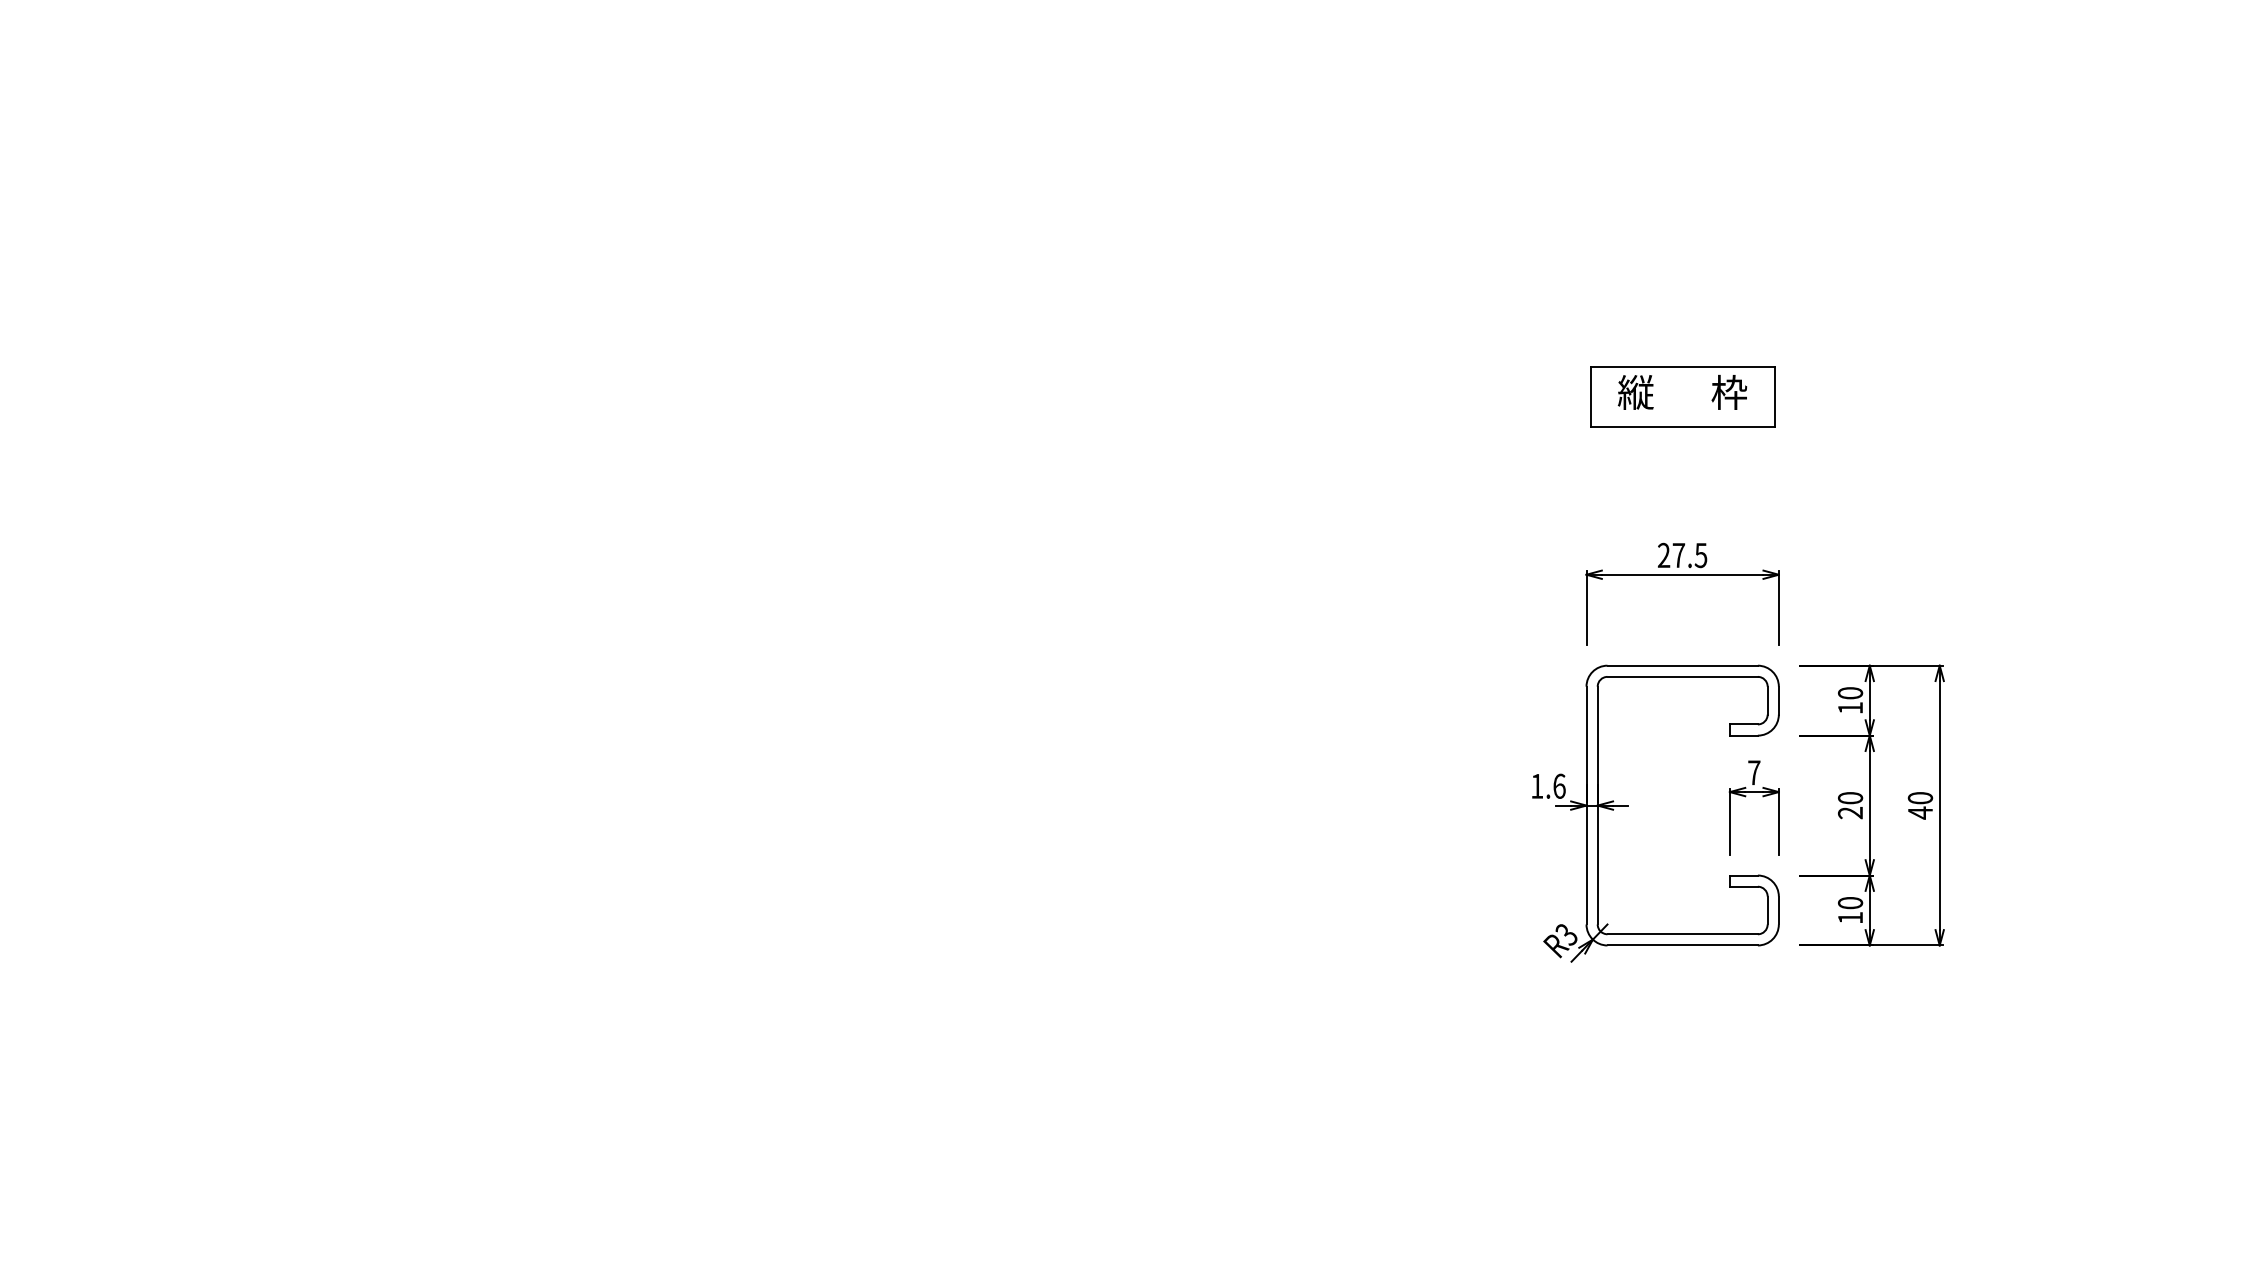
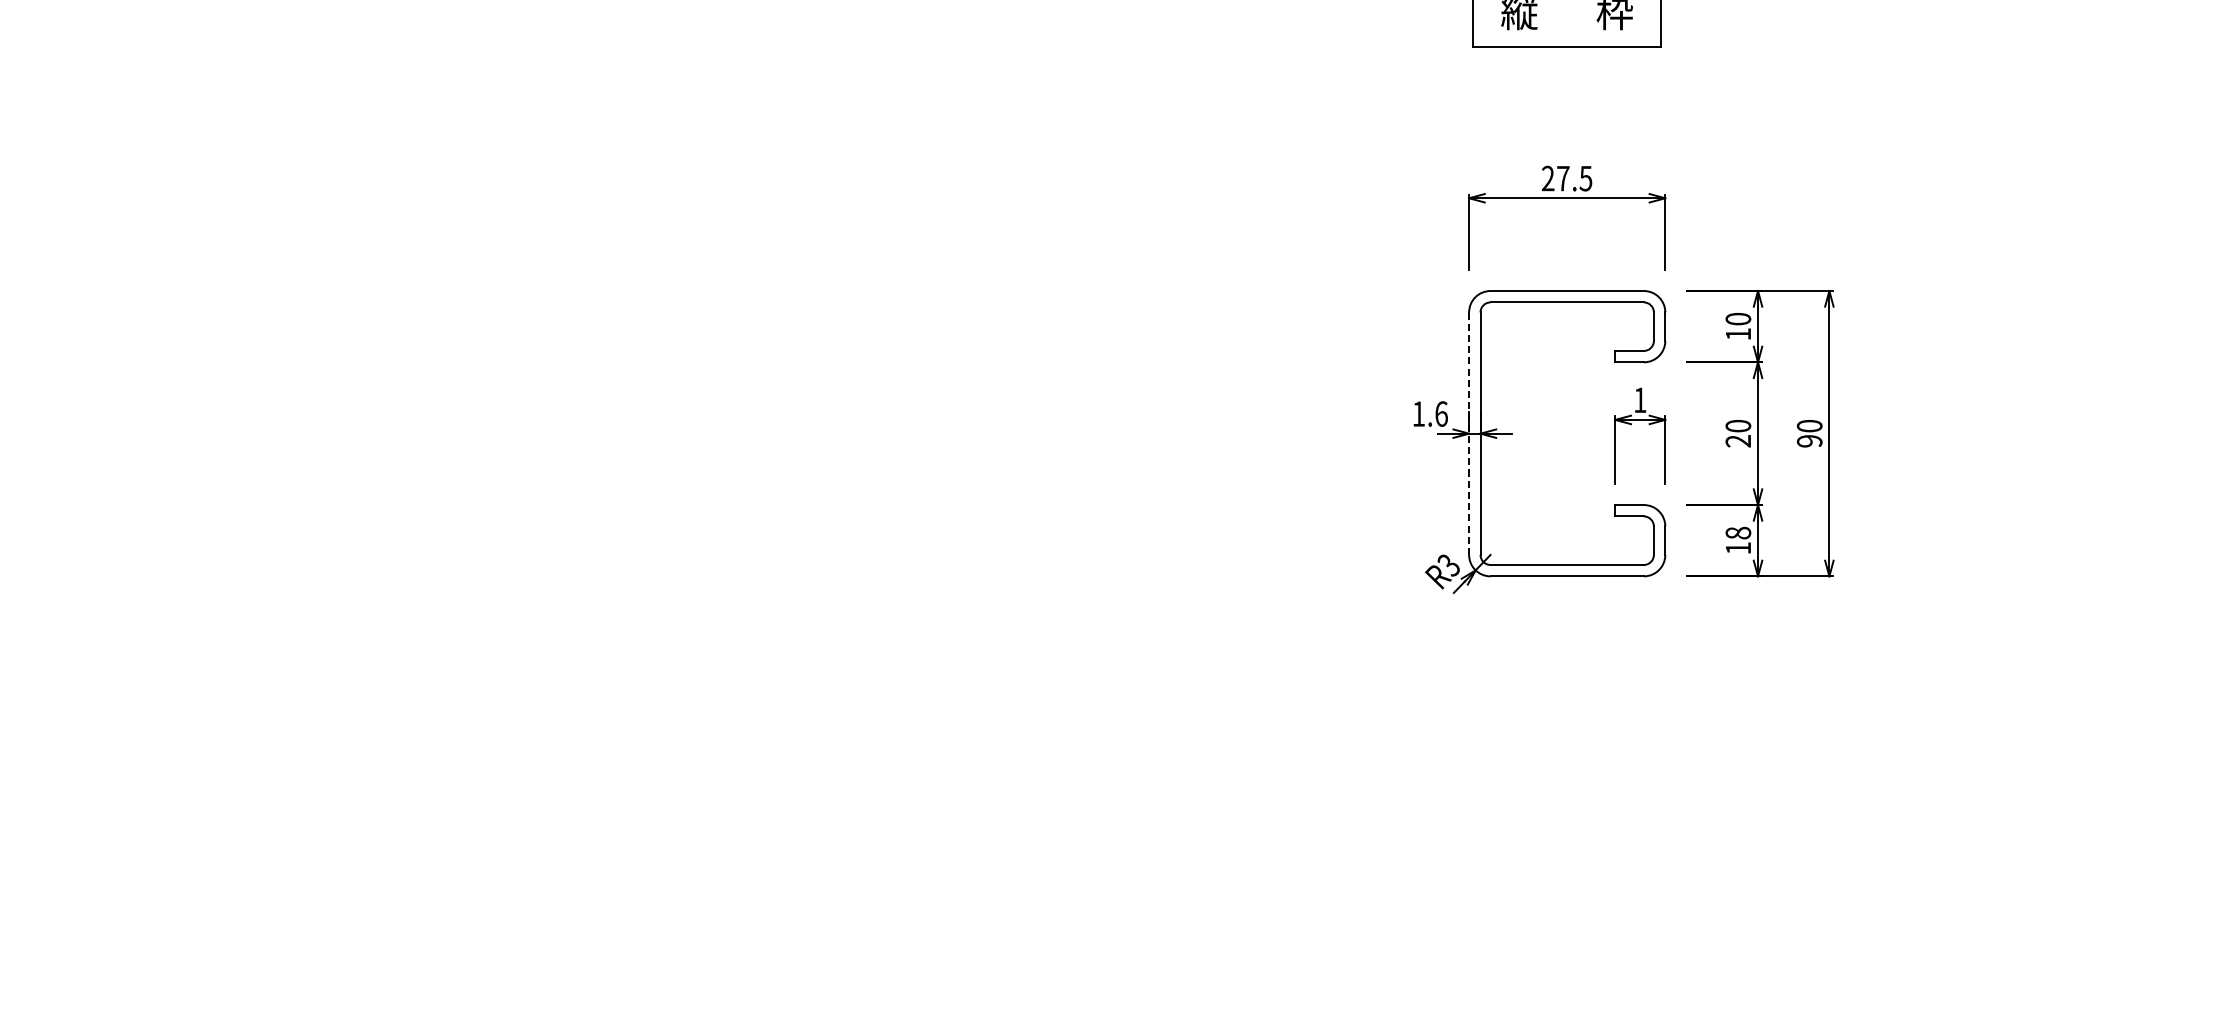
text: (1754, 772) -> (1640, 399), 7 -> 1
line: (1586, 805) -> (1469, 433), solid -> dashed
text: (1920, 812) -> (1809, 440), 40 -> 90
text: (1850, 903) -> (1738, 533), 10 -> 18

